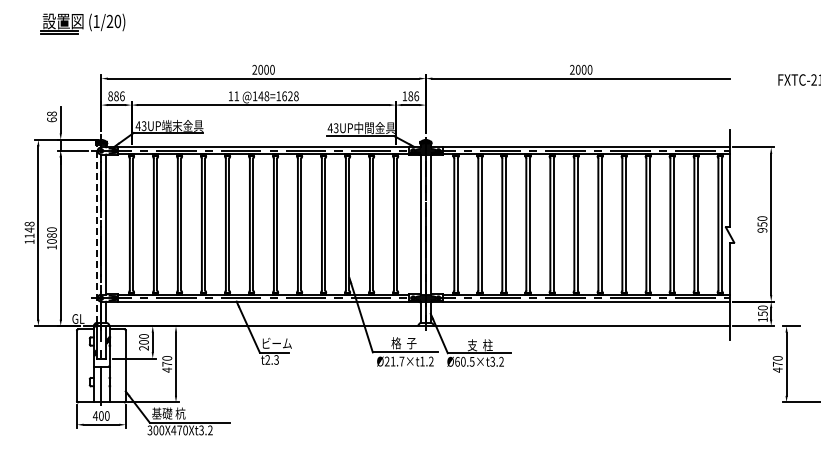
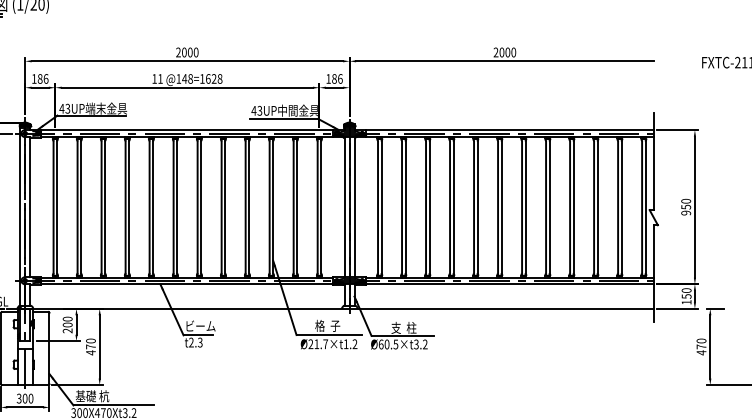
text: (110, 96) -> (34, 79), 886 -> 186
line: (96, 233) -> (20, 216), dashed -> solid
text: (95, 415) -> (19, 398), 400 -> 300

